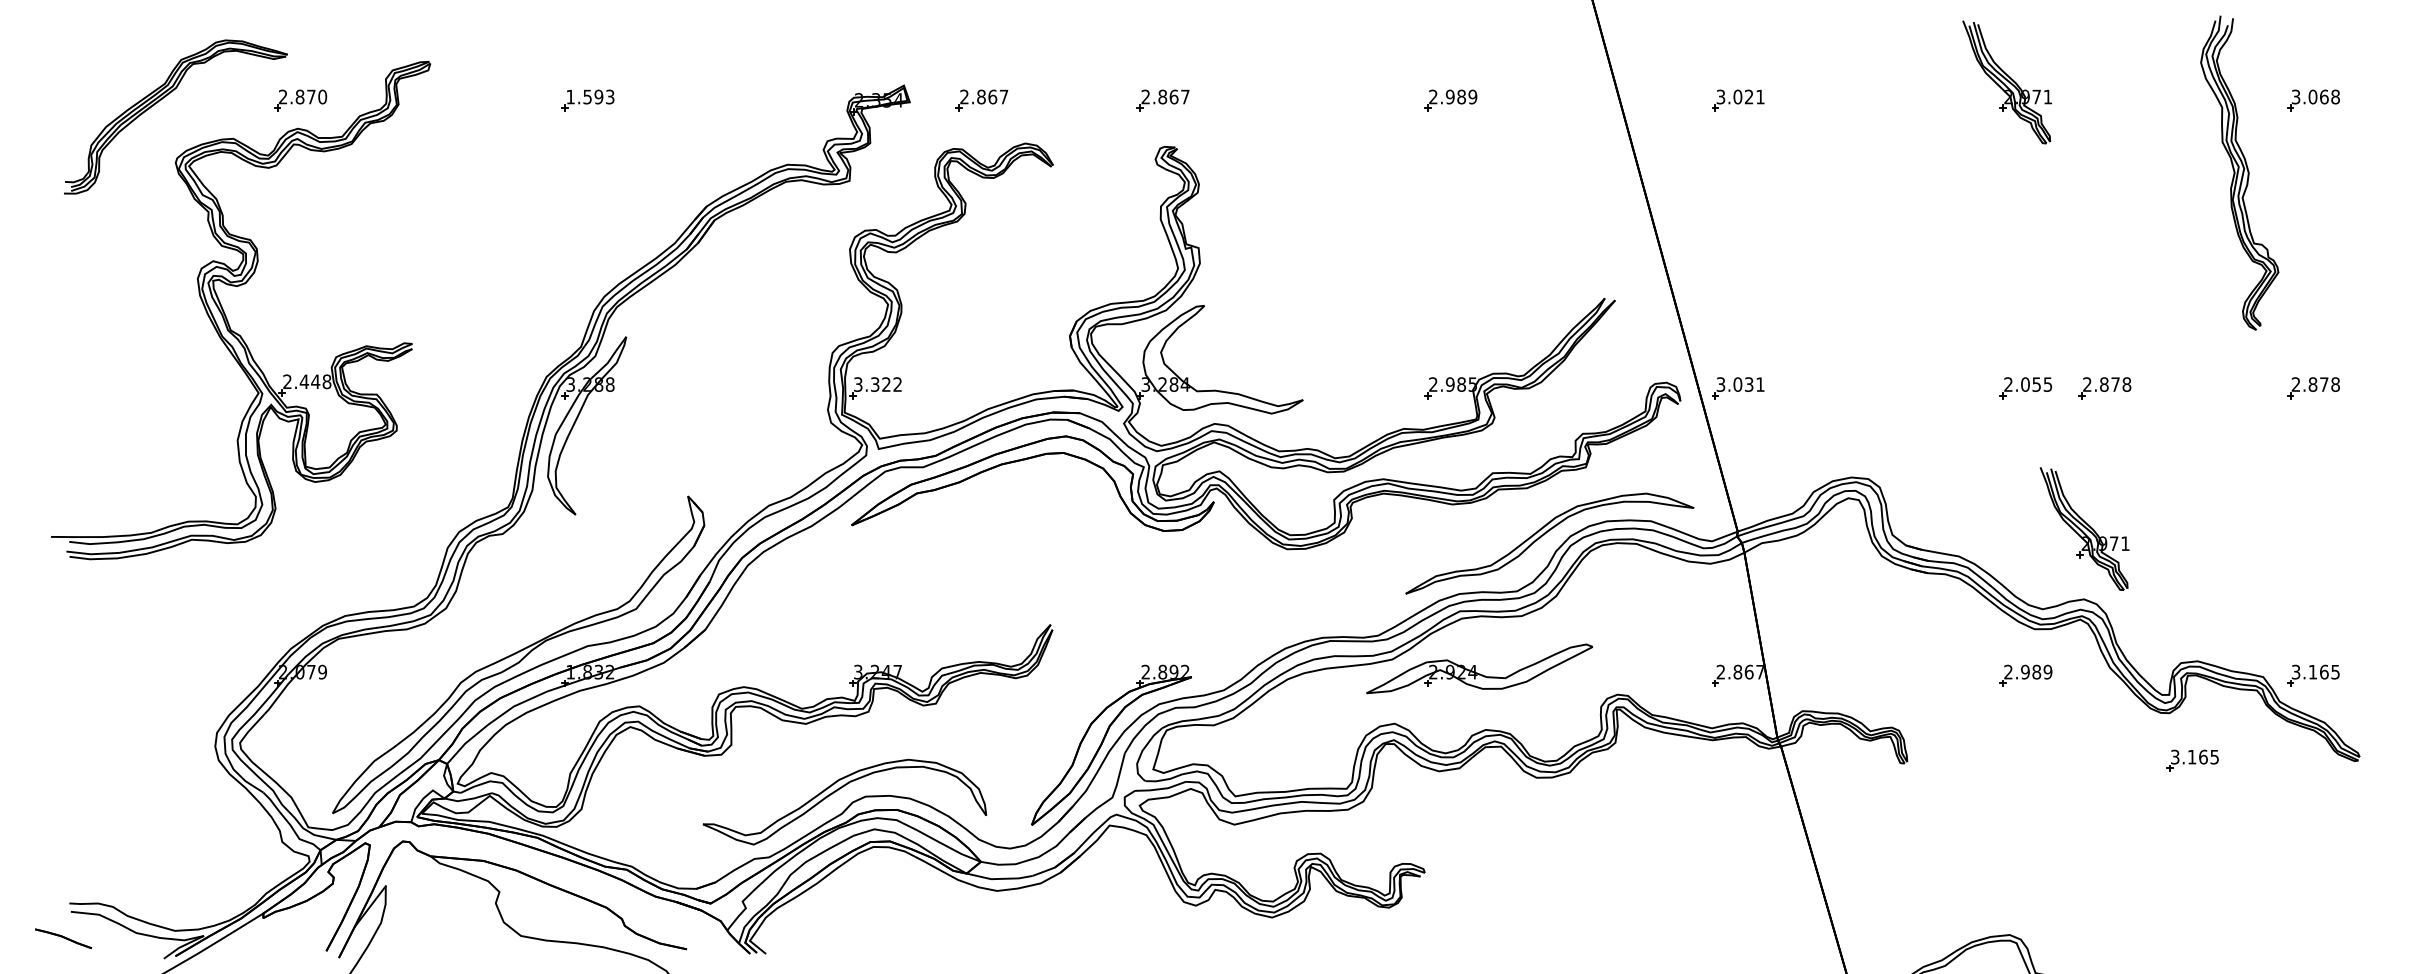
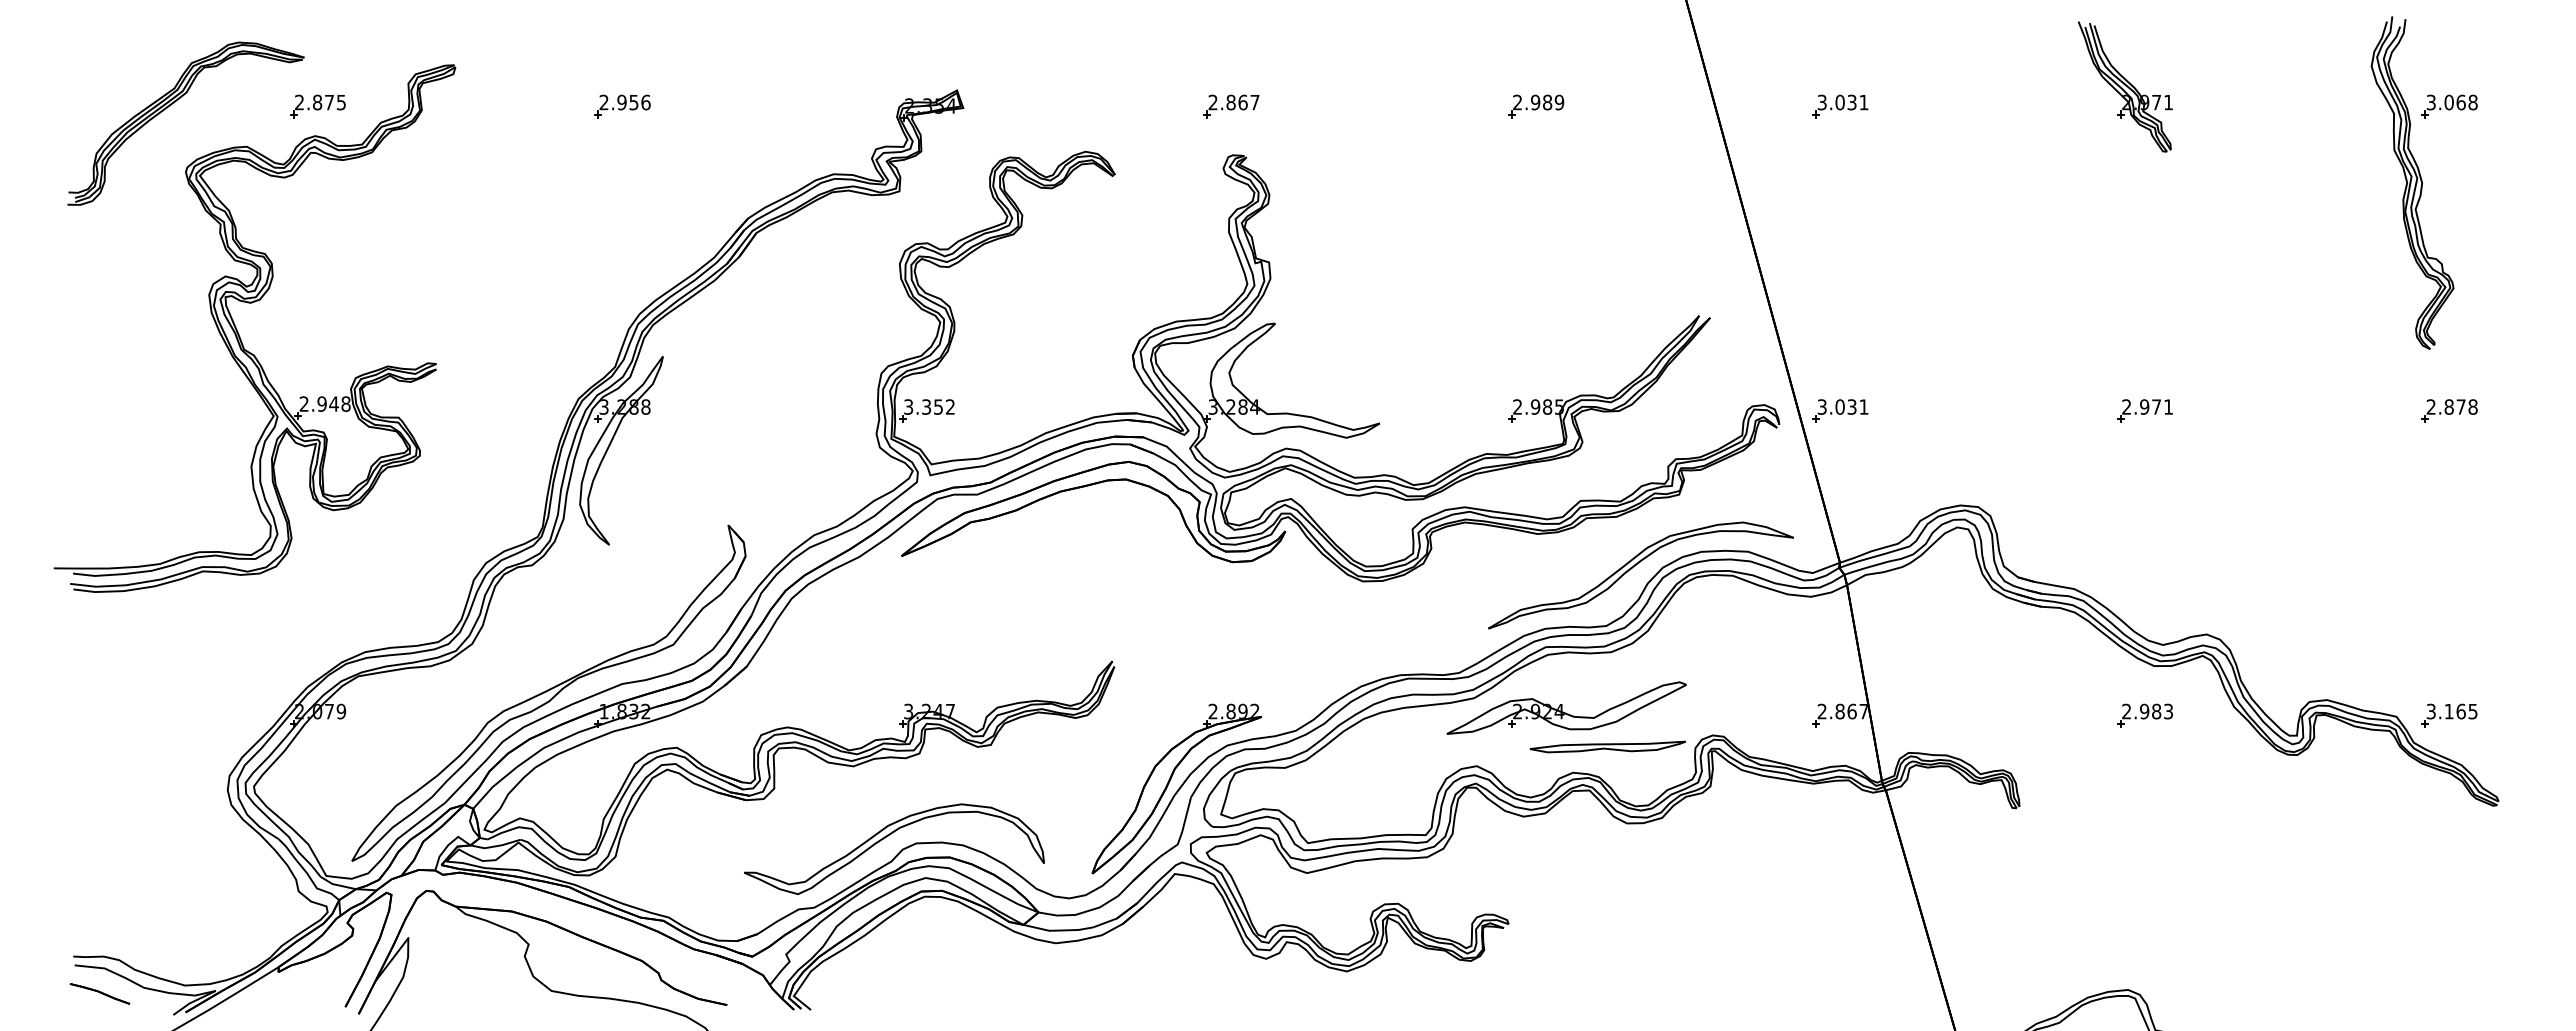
text: (322, 97) -> (341, 102), 2.870 -> 2.875
text: (589, 97) -> (624, 102), 1.593 -> 2.956
text: (1748, 97) -> (1851, 102), 3.021 -> 3.031
part: (981, 100) -> (1039, 106), removed
part: (2239, 172) -> (2412, 182), moved
text: (304, 381) -> (322, 403), 2.448 -> 2.948
text: (886, 384) -> (938, 406), 3.322 -> 3.352
text: (2036, 384) -> (2156, 406), 2.055 -> 2.971
part: (2104, 387) -> (2228, 410), removed
part: (2083, 528) -> (2206, 559), removed
text: (2047, 672) -> (2168, 711), 2.989 -> 2.983
part: (1518, 705) -> (1607, 746), added
part: (2192, 760) -> (2321, 805), removed
part: (63, 938) -> (99, 993), moved

